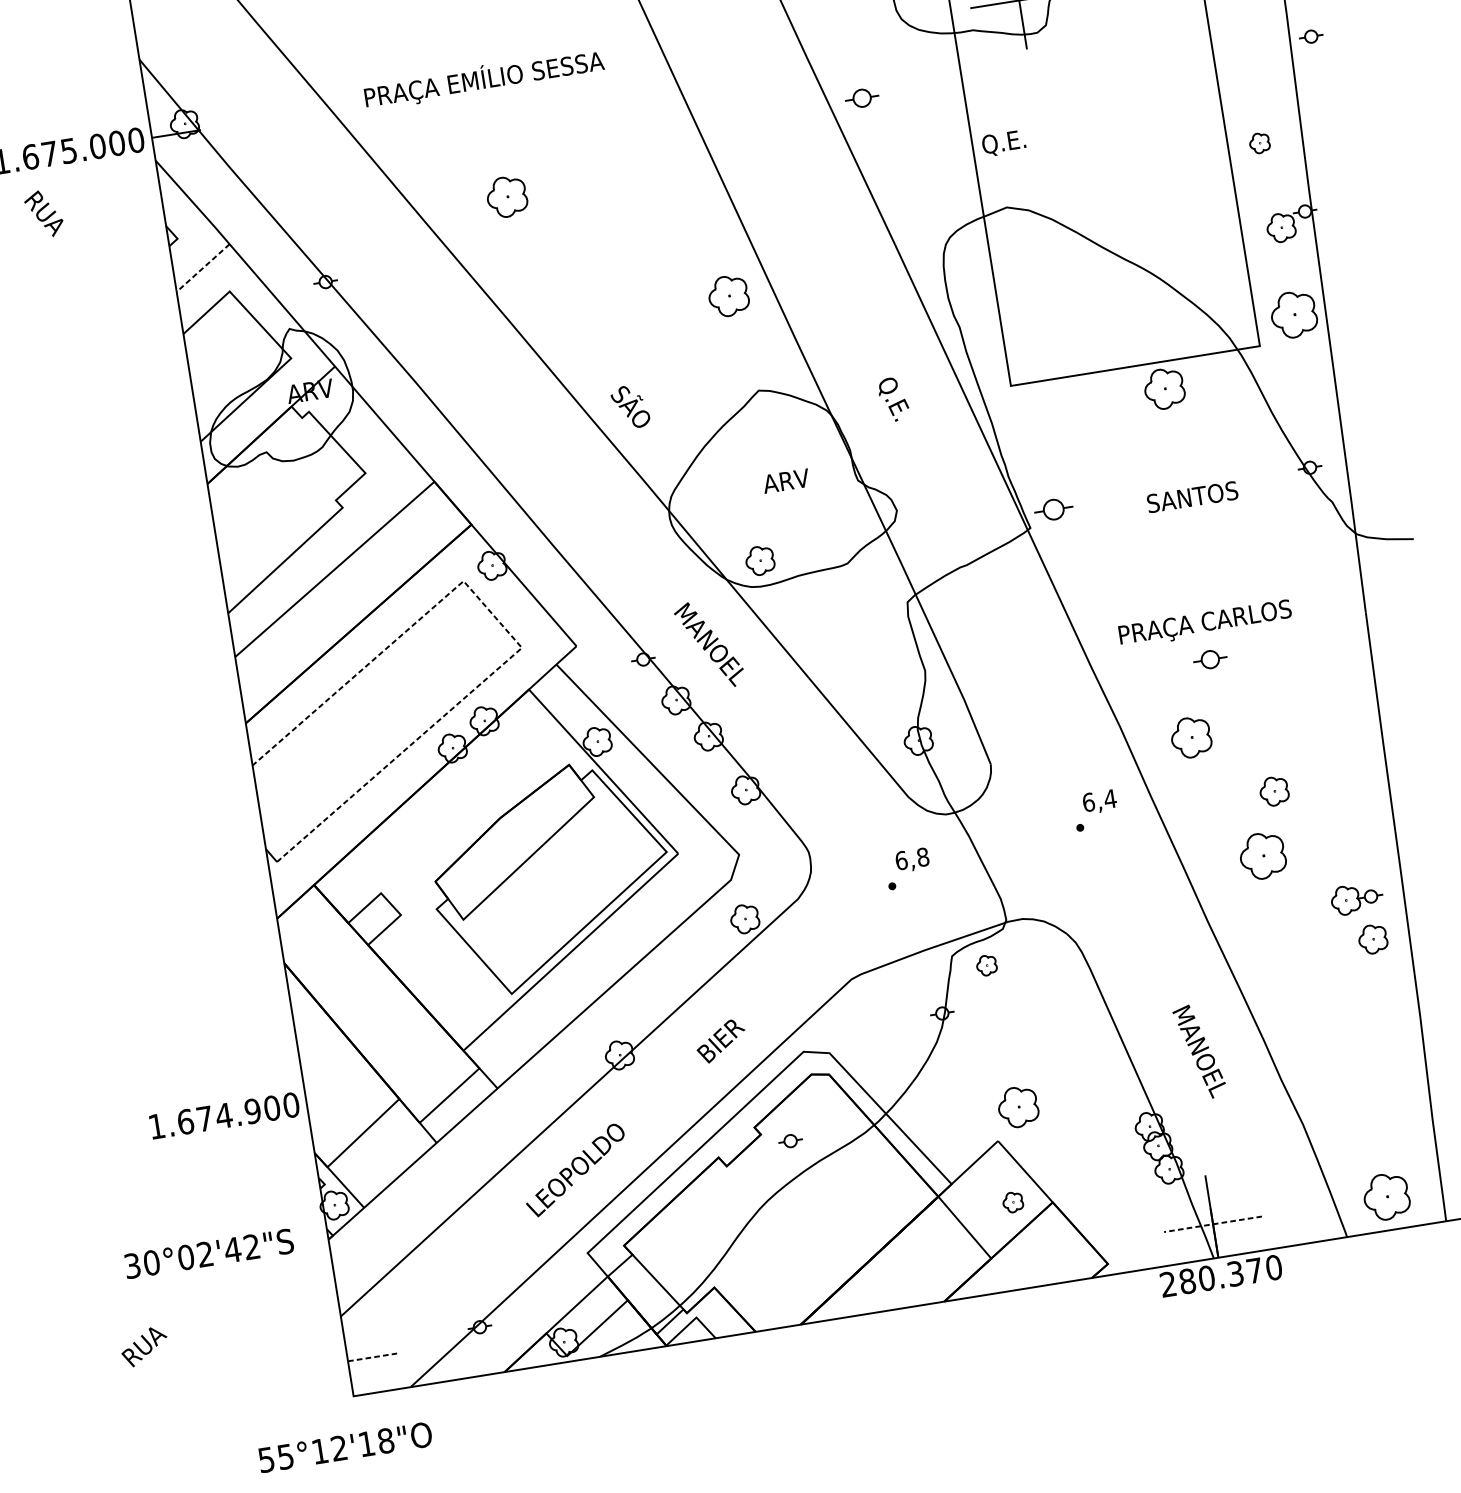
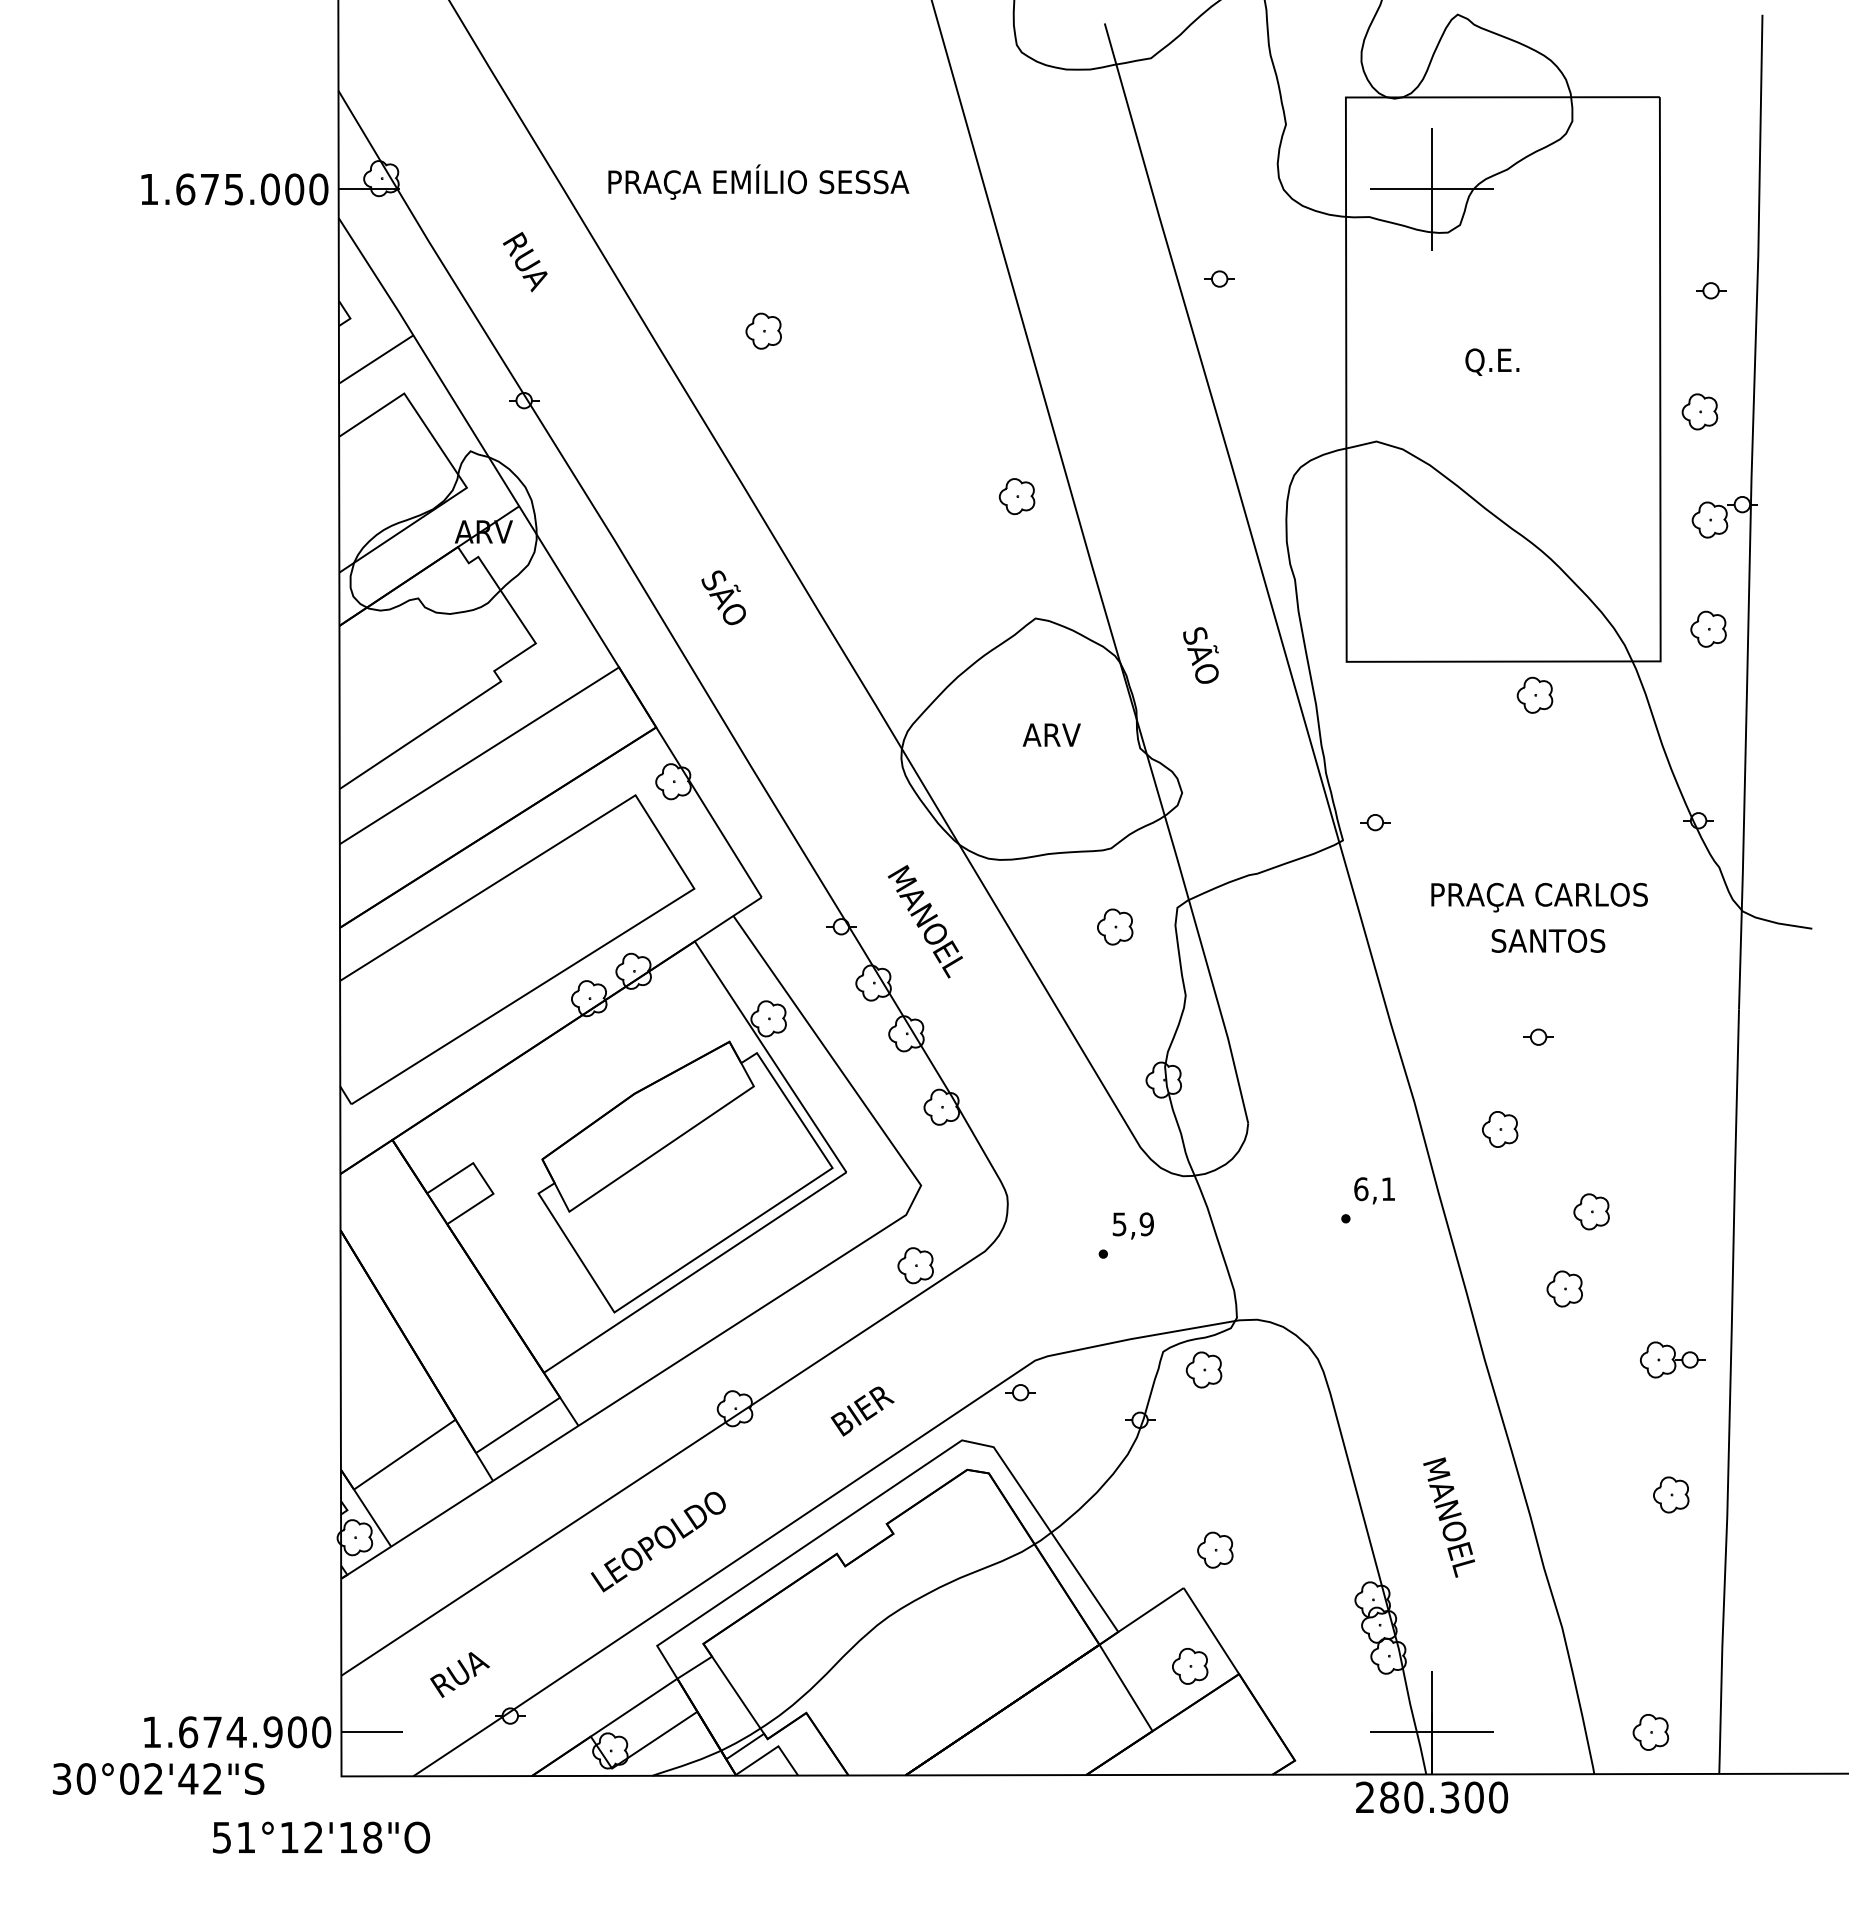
part: (1311, 36) -> (1711, 290), moved
part: (861, 97) -> (1219, 278), size x0.71
text: (1003, 142) -> (1492, 361), moved
part: (1259, 143) -> (1699, 411), size x1.43
part: (506, 196) -> (763, 330), size x0.71
text: (43, 213) -> (524, 261), moved
line: (202, 268) -> (375, 359), dashed -> solid
part: (728, 296) -> (1016, 496), size x0.71
part: (1293, 314) -> (1708, 628), size x0.62
part: (1164, 388) -> (1534, 694), size x0.71
text: (894, 399) -> (1200, 655), Q.E. -> SÃO
text: (630, 406) -> (723, 597), moved
text: (1192, 496) -> (1548, 940), moved
part: (1053, 509) -> (1375, 822), size x0.62
part: (760, 560) -> (1115, 926), moved
text: (1205, 623) -> (1539, 897), moved
line: (508, 631) -> (680, 866), dashed -> solid
part: (1210, 659) -> (1538, 1036), size x0.71
part: (1191, 737) -> (1500, 1129), size x0.71
text: (1109, 798) -> (1387, 1188), 6,4 -> 6,1
part: (1262, 855) -> (1564, 1288), size x0.62
text: (911, 859) -> (1132, 1224), 6,8 -> 5,9
part: (1373, 938) -> (1671, 1494), moved
part: (986, 965) -> (1203, 1369), size x1.43
part: (1018, 1106) -> (1215, 1549), size x0.71
text: (224, 1115) -> (237, 1732), moved
part: (790, 1140) -> (1020, 1392), moved
part: (1386, 1197) -> (1650, 1732), size x0.62
part: (1013, 1202) -> (1190, 1666), size x1.43
line: (1212, 1224) -> (1431, 1732), dashed -> solid
text: (209, 1253) -> (158, 1778), moved
text: (1254, 1270) -> (1473, 1797), 280.370 -> 280.300
text: (144, 1346) -> (459, 1674), moved
line: (372, 1357) -> (372, 1732), dashed -> solid
text: (285, 1456) -> (246, 1837), 55°12'18"O -> 51°12'18"O

